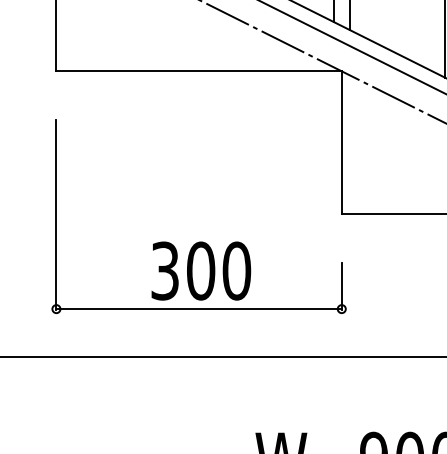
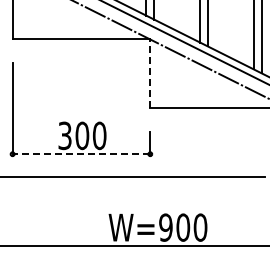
line: (342, 141) -> (150, 73), solid -> dashed
line: (199, 309) -> (81, 154), solid -> dashed

